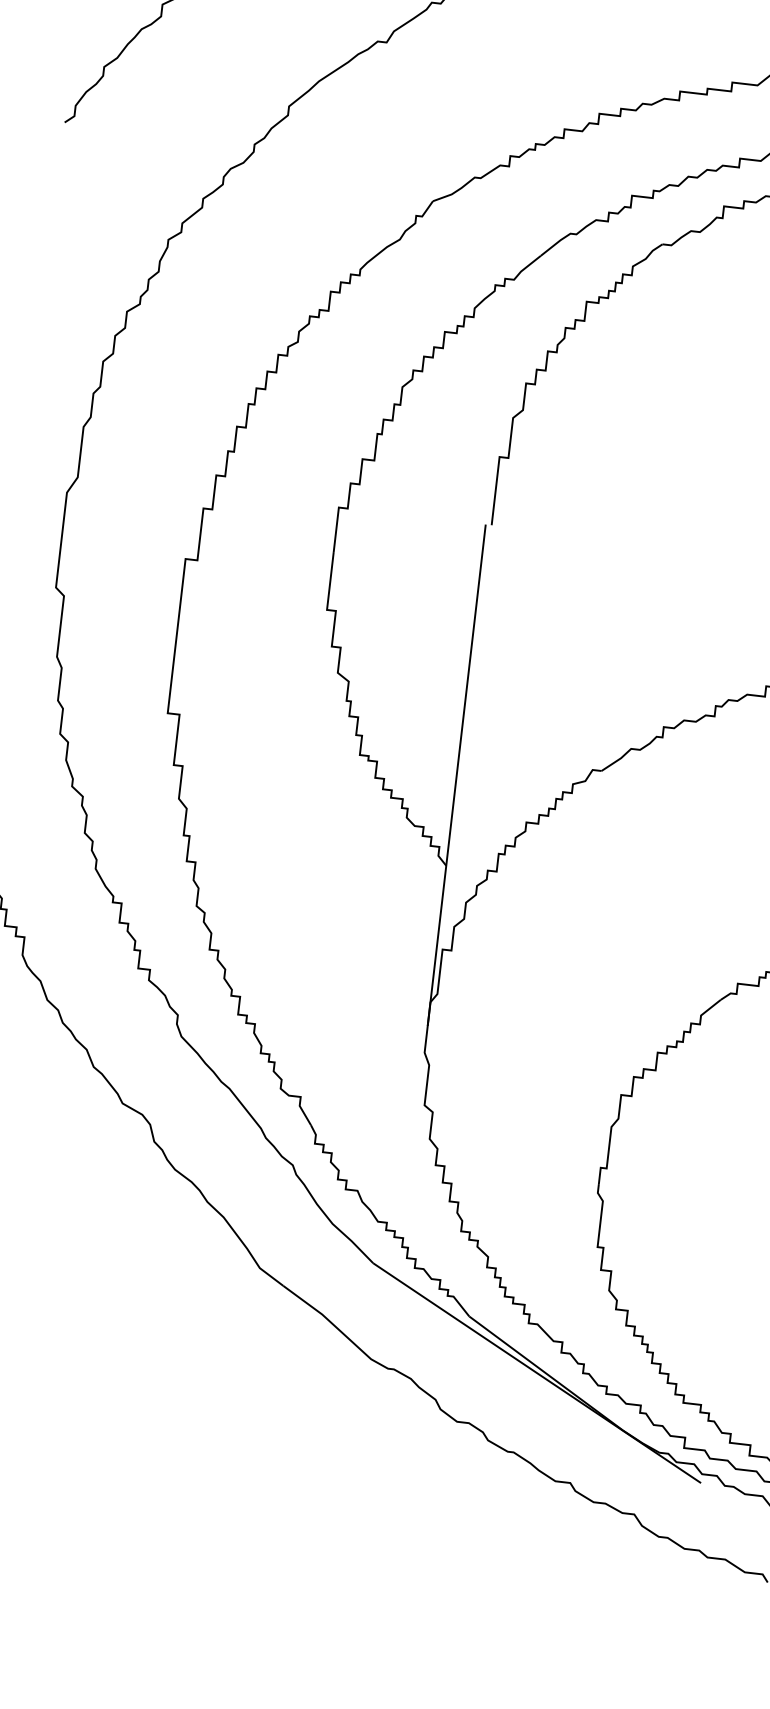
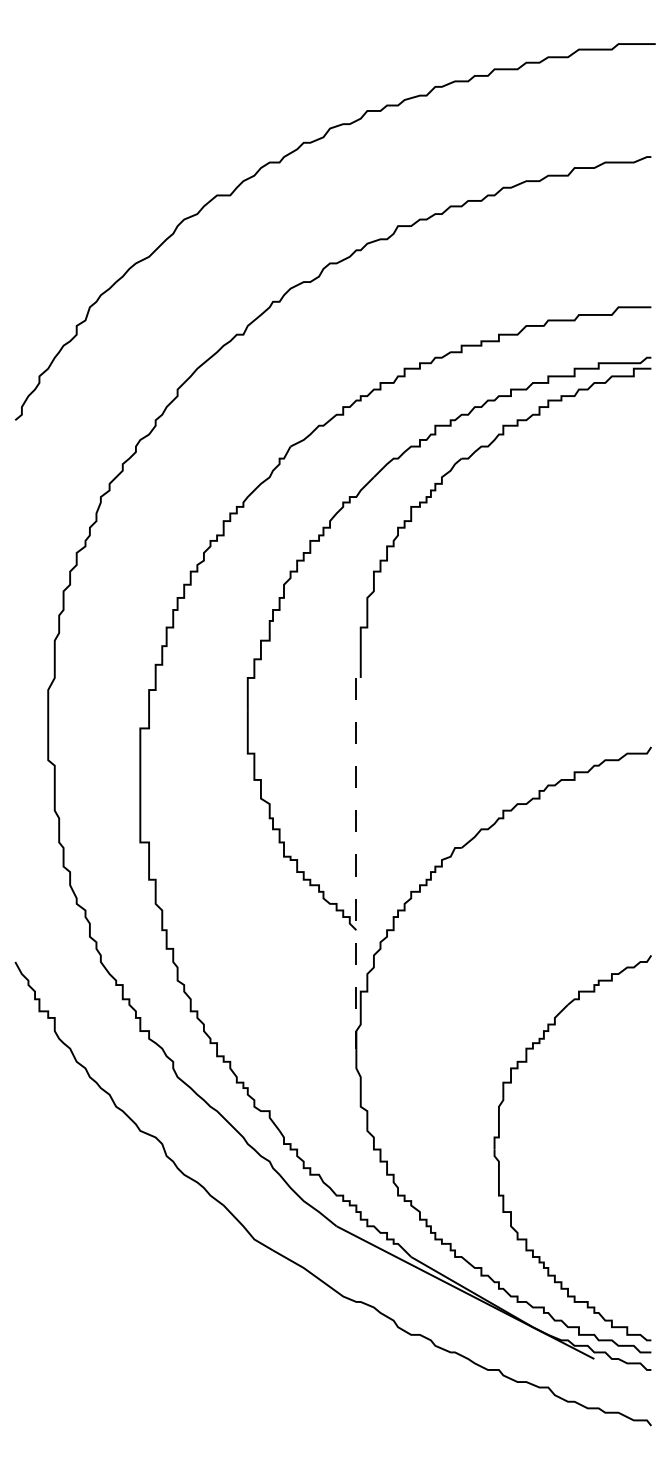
line: (456, 775) -> (356, 863), solid -> dashed

